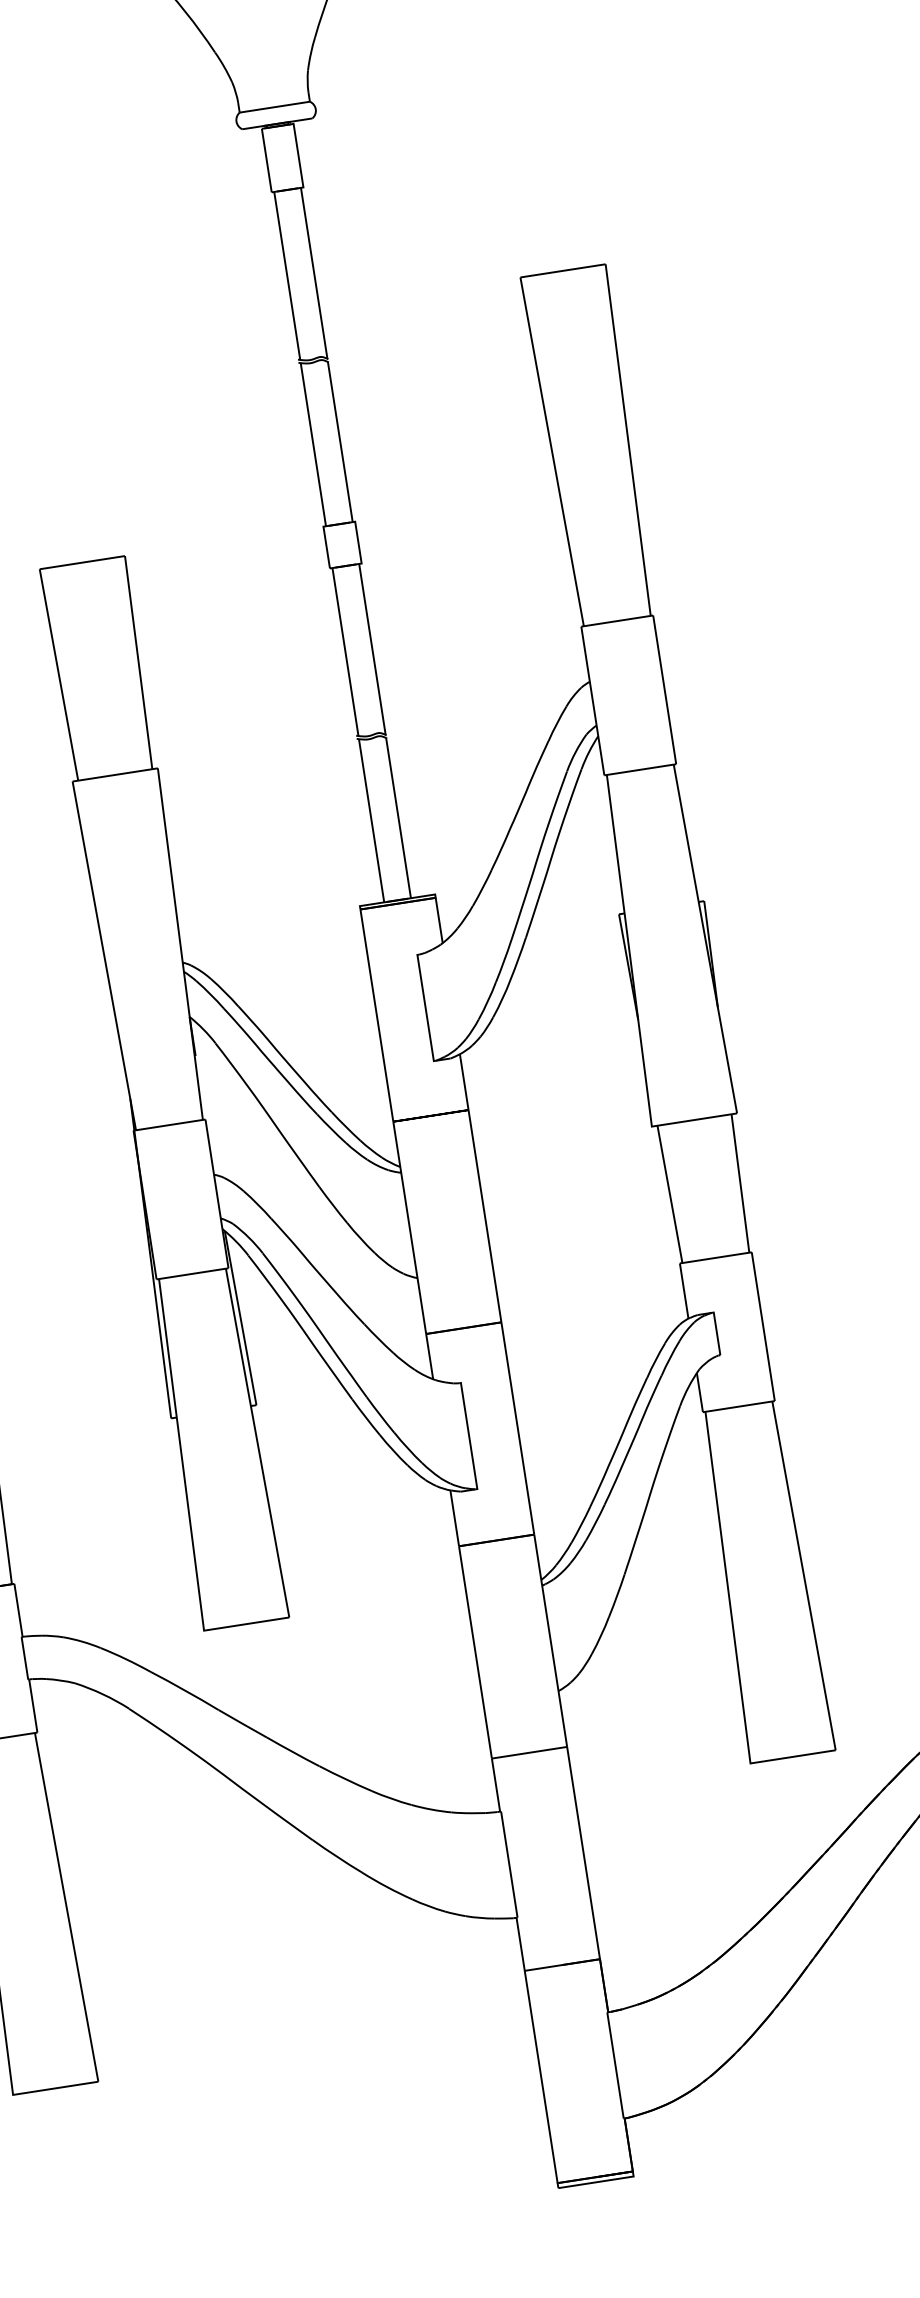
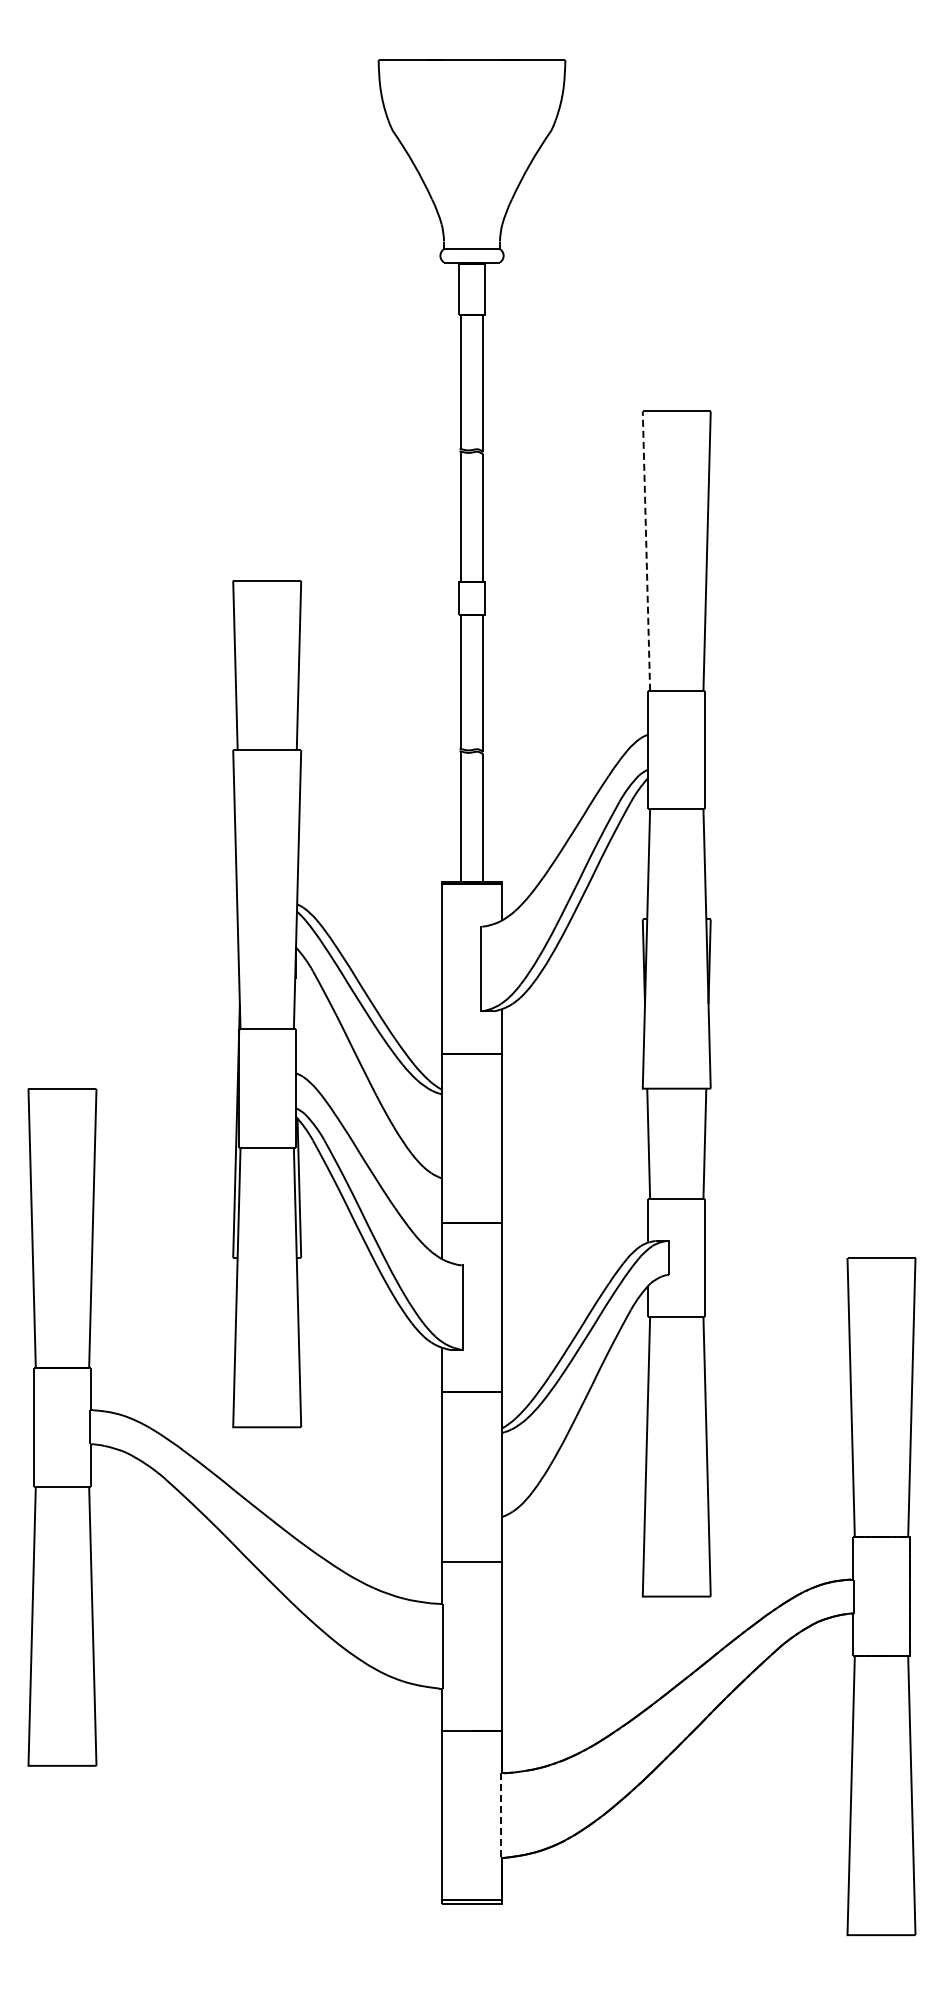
line: (552, 452) -> (646, 551), solid -> dashed
line: (616, 2066) -> (501, 1816), solid -> dashed

